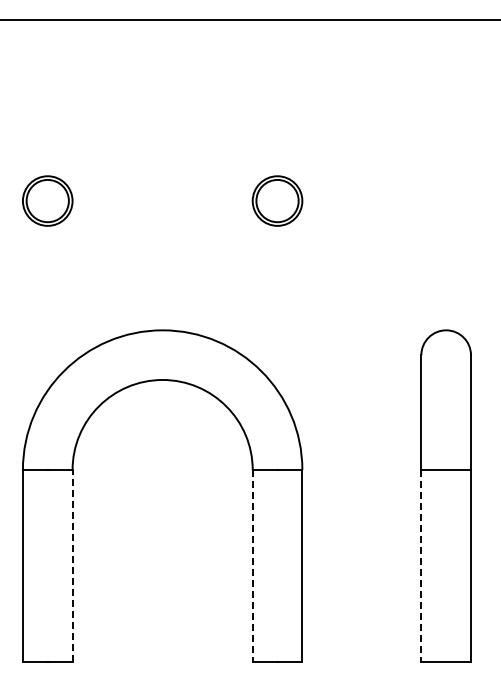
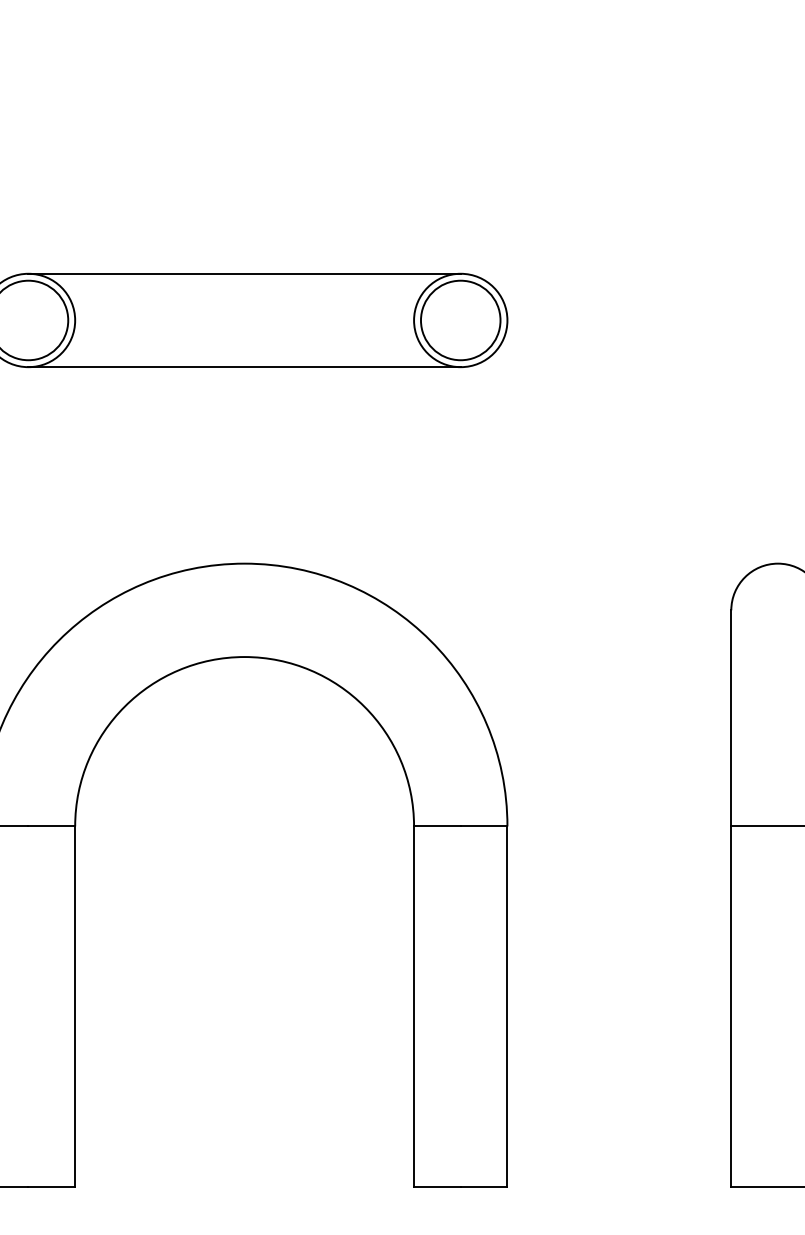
line: (162, 176) -> (244, 274), added
line: (162, 225) -> (244, 366), added
line: (72, 565) -> (75, 1006), dashed -> solid
line: (252, 565) -> (413, 1006), dashed -> solid
line: (421, 565) -> (731, 1006), dashed -> solid

